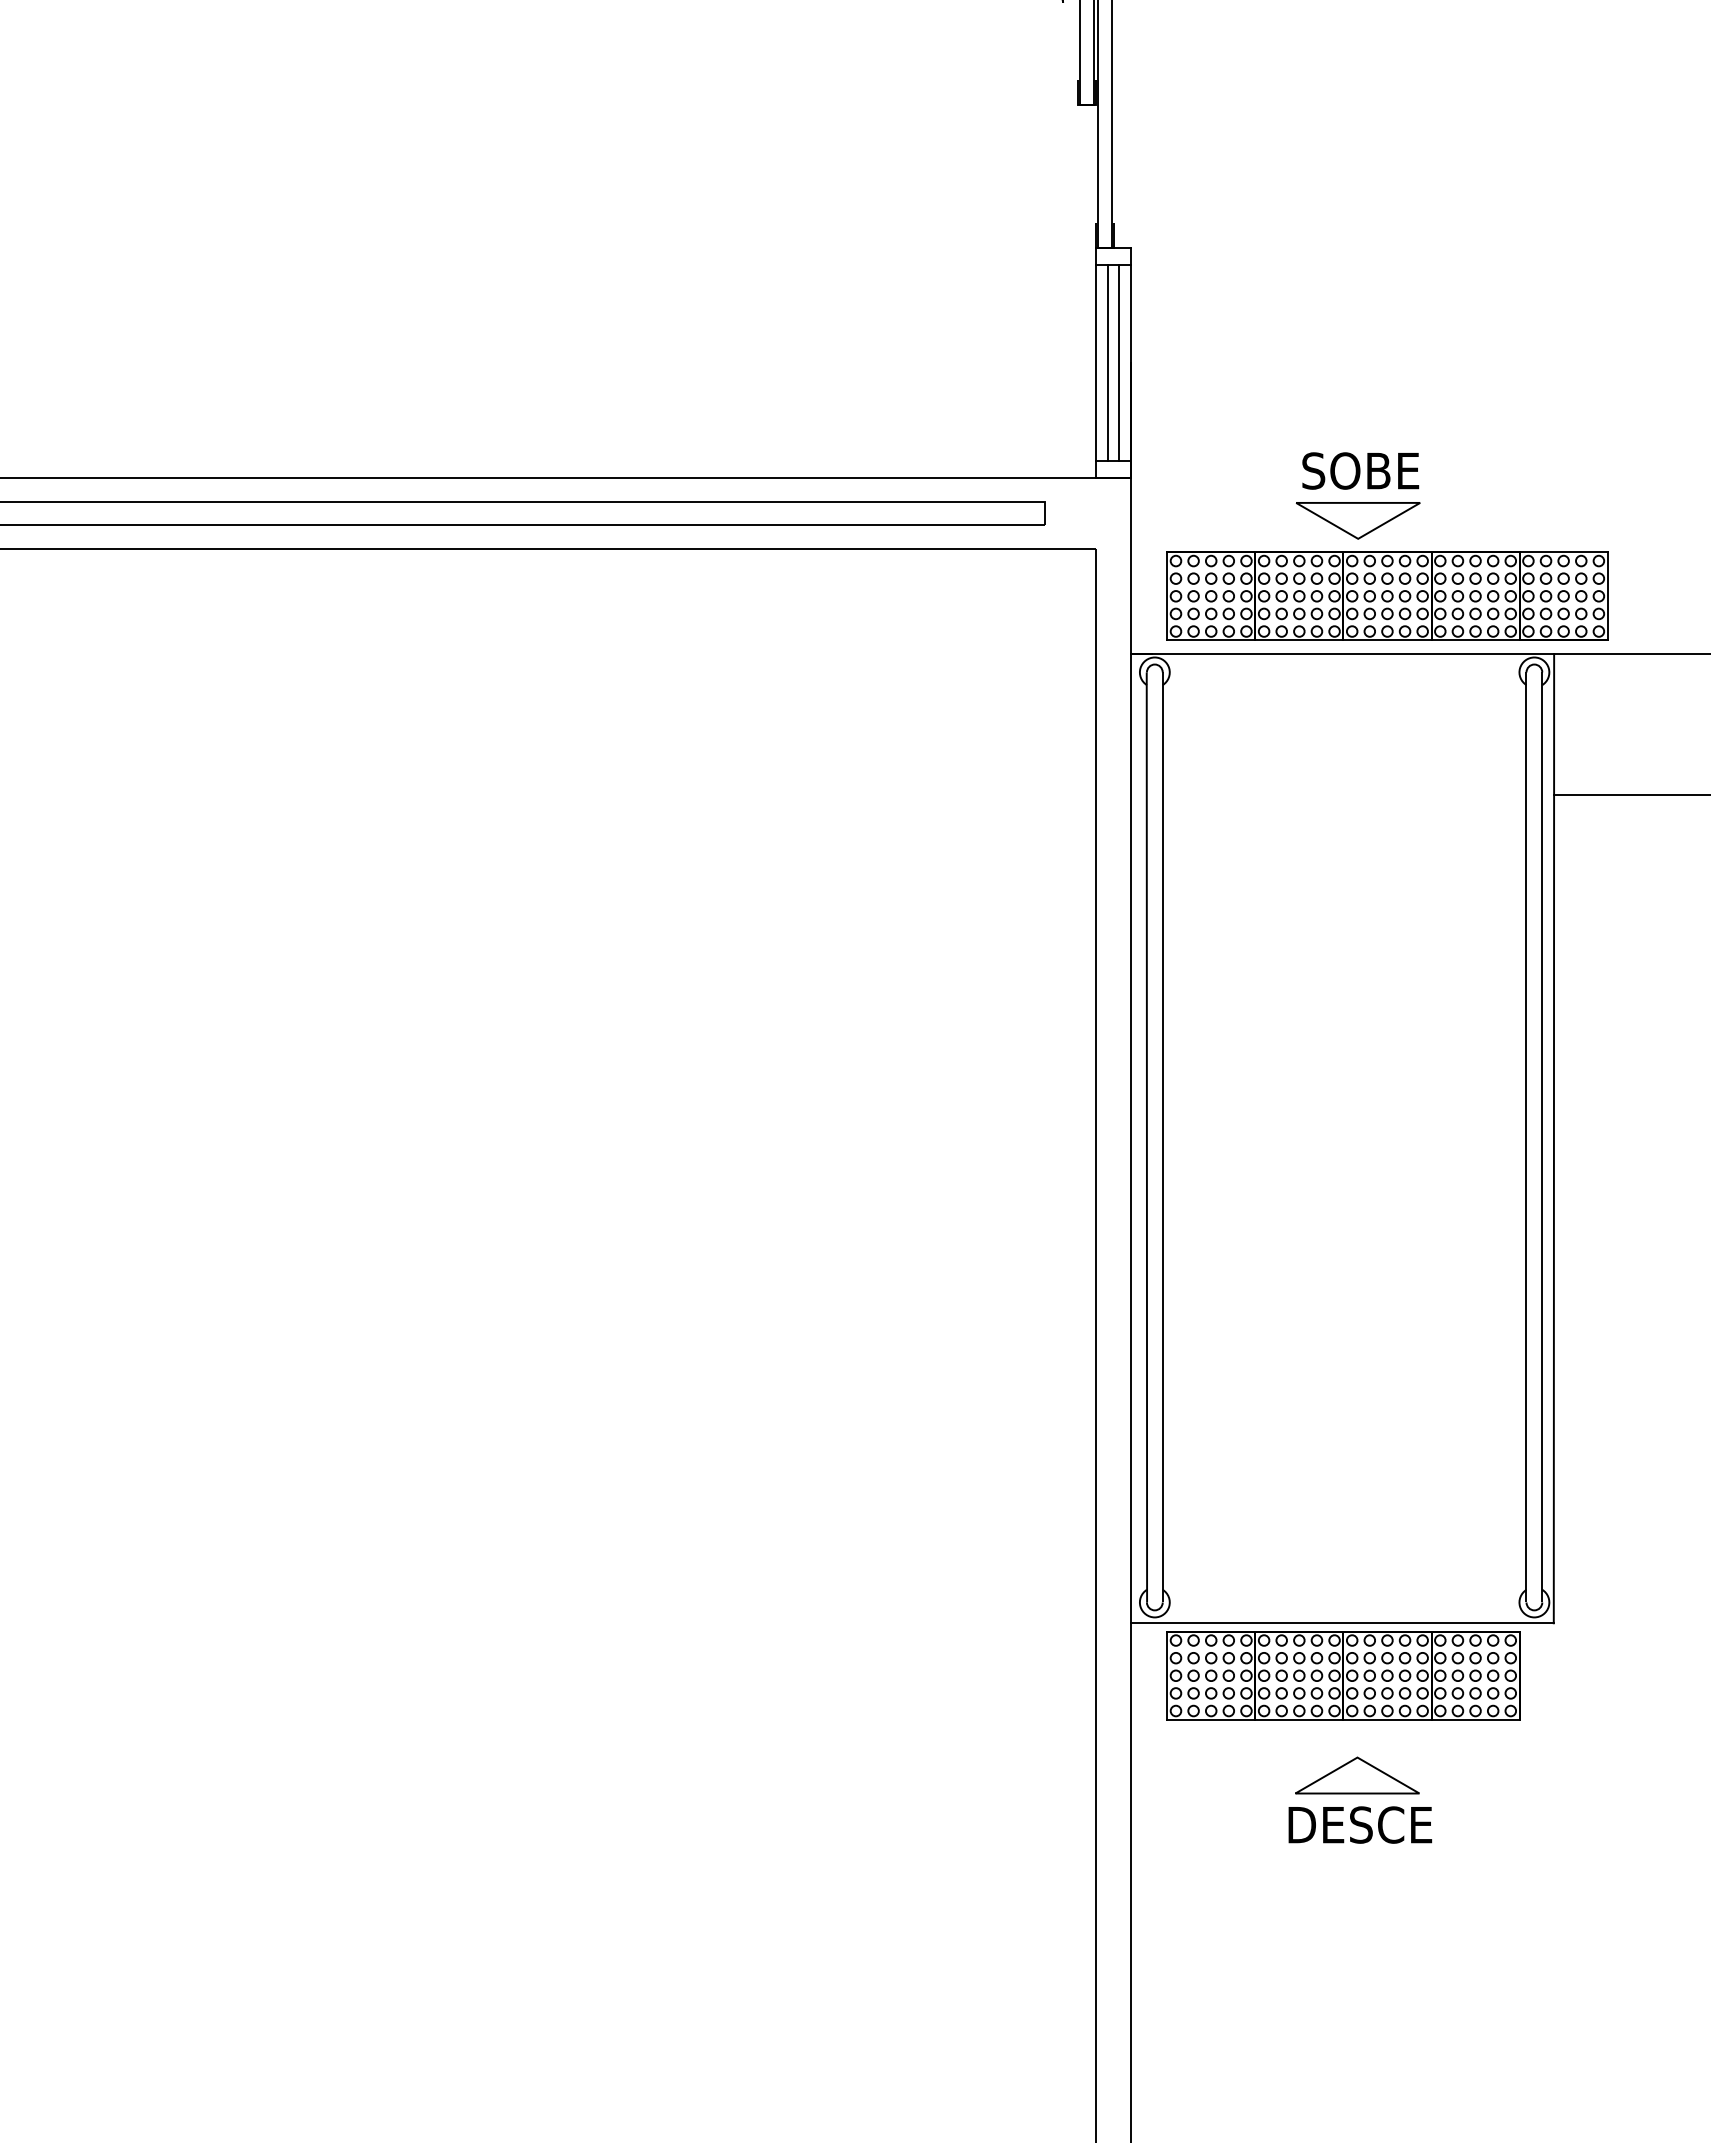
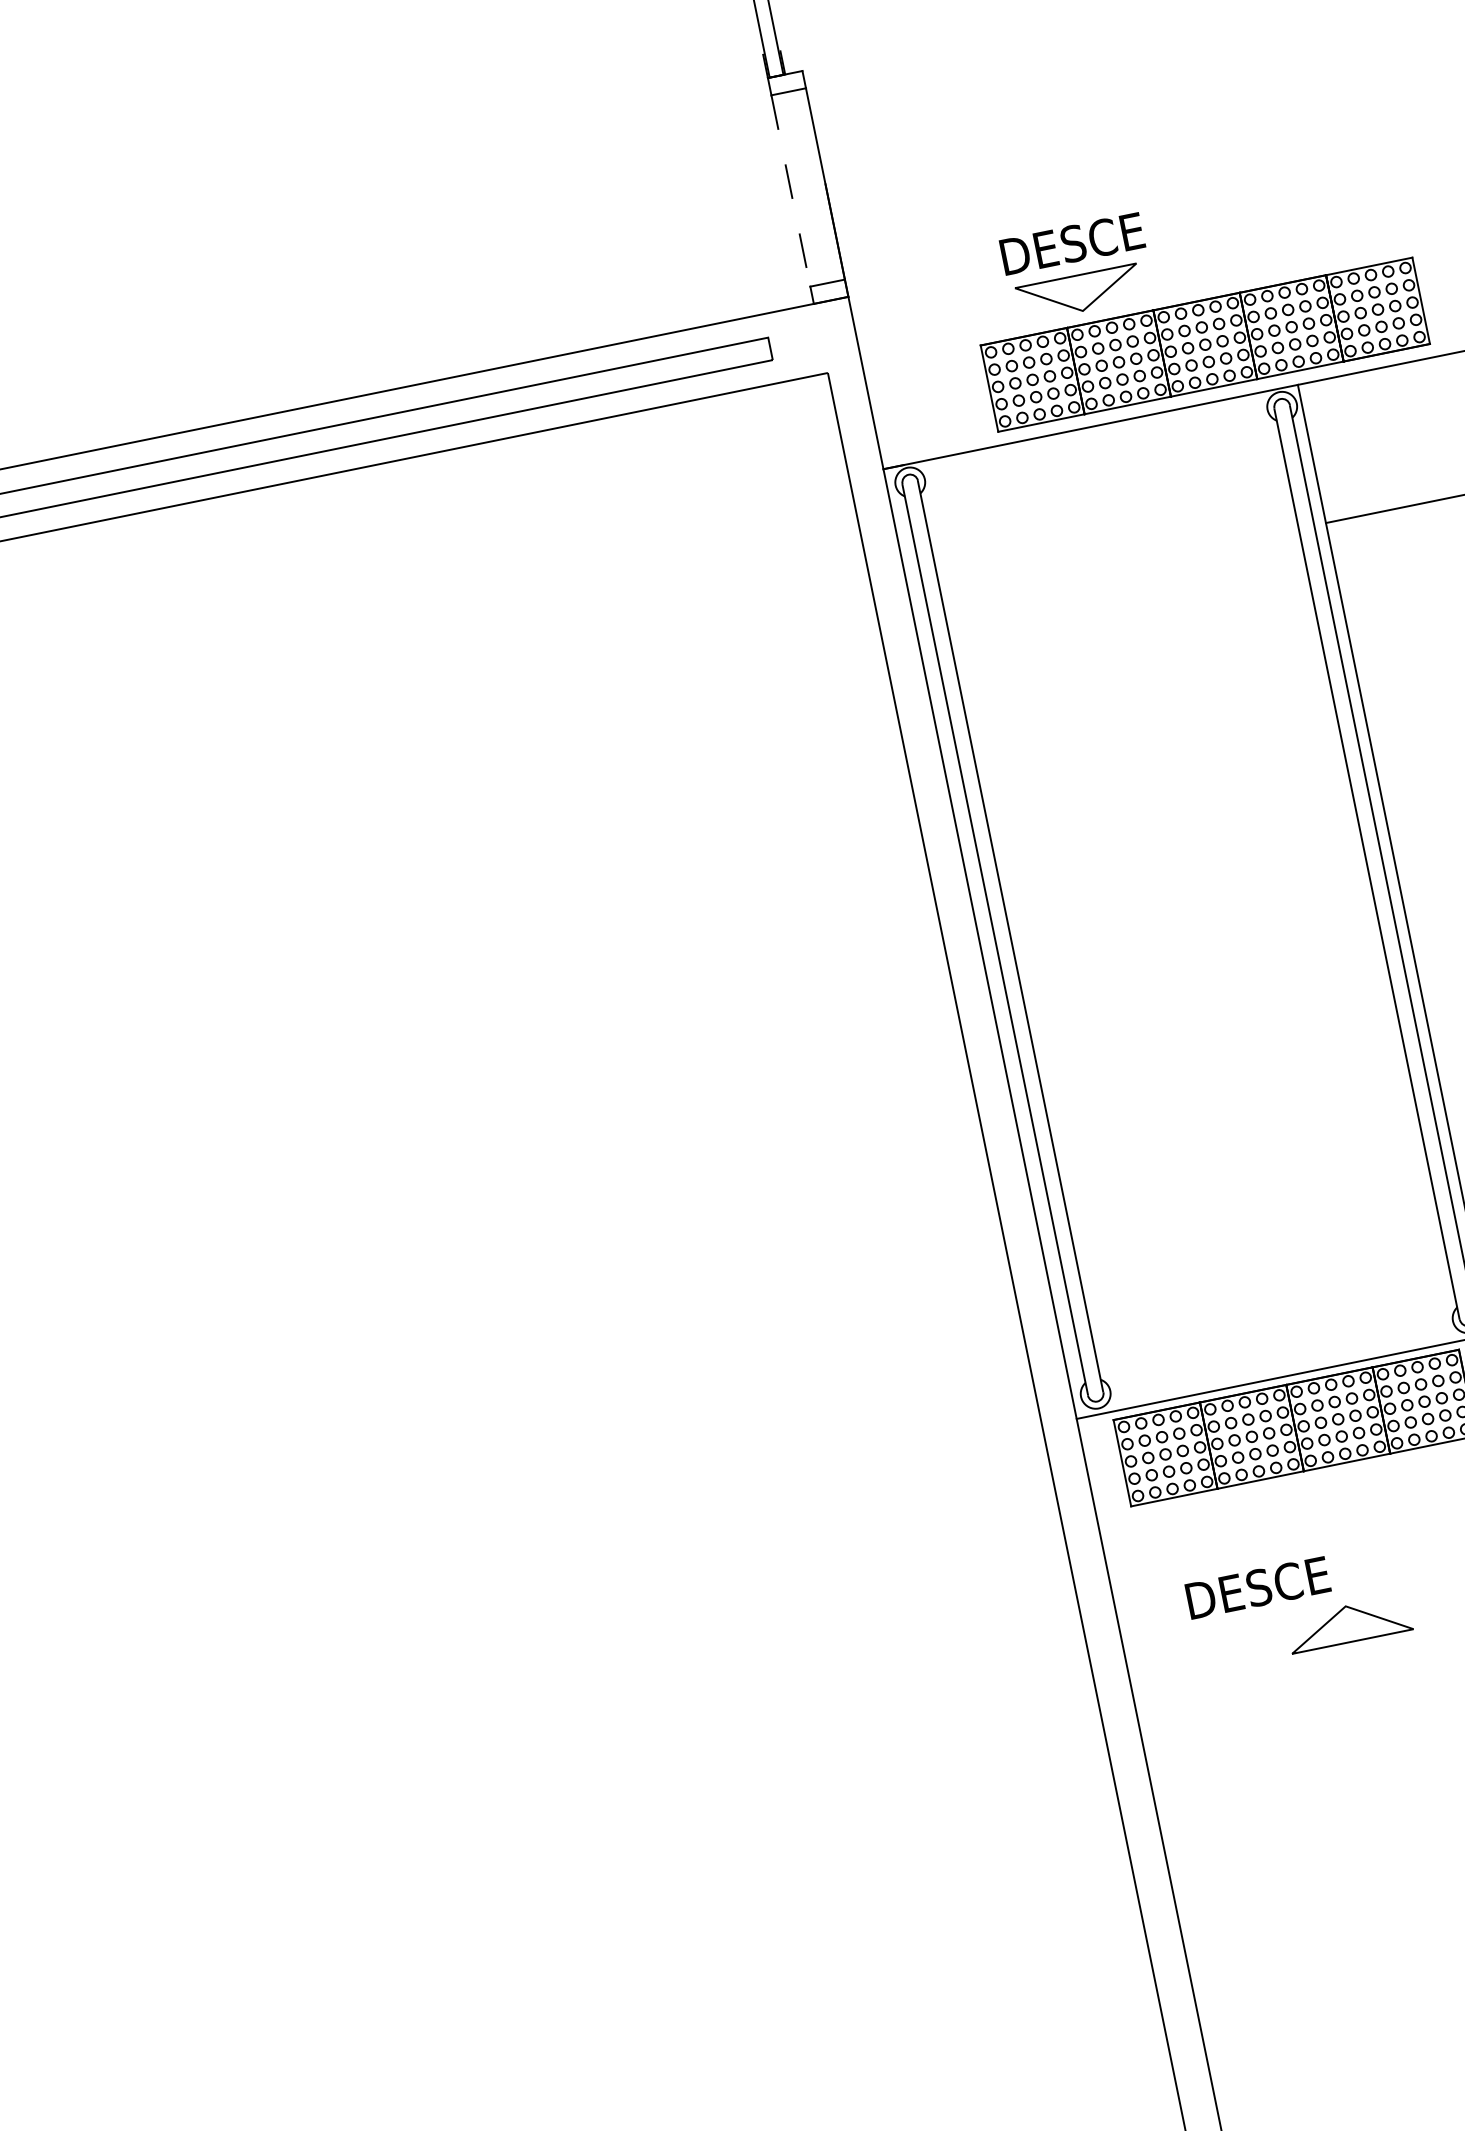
line: (1107, 362) -> (802, 188), removed
line: (1118, 362) -> (812, 186), removed
line: (1095, 363) -> (790, 191), solid -> dashed
text: (1361, 470) -> (1072, 243), SOBE -> DESCE
part: (1387, 595) -> (1205, 343), moved
part: (1357, 1775) -> (1349, 1623), moved
text: (1360, 1824) -> (1258, 1587), moved

